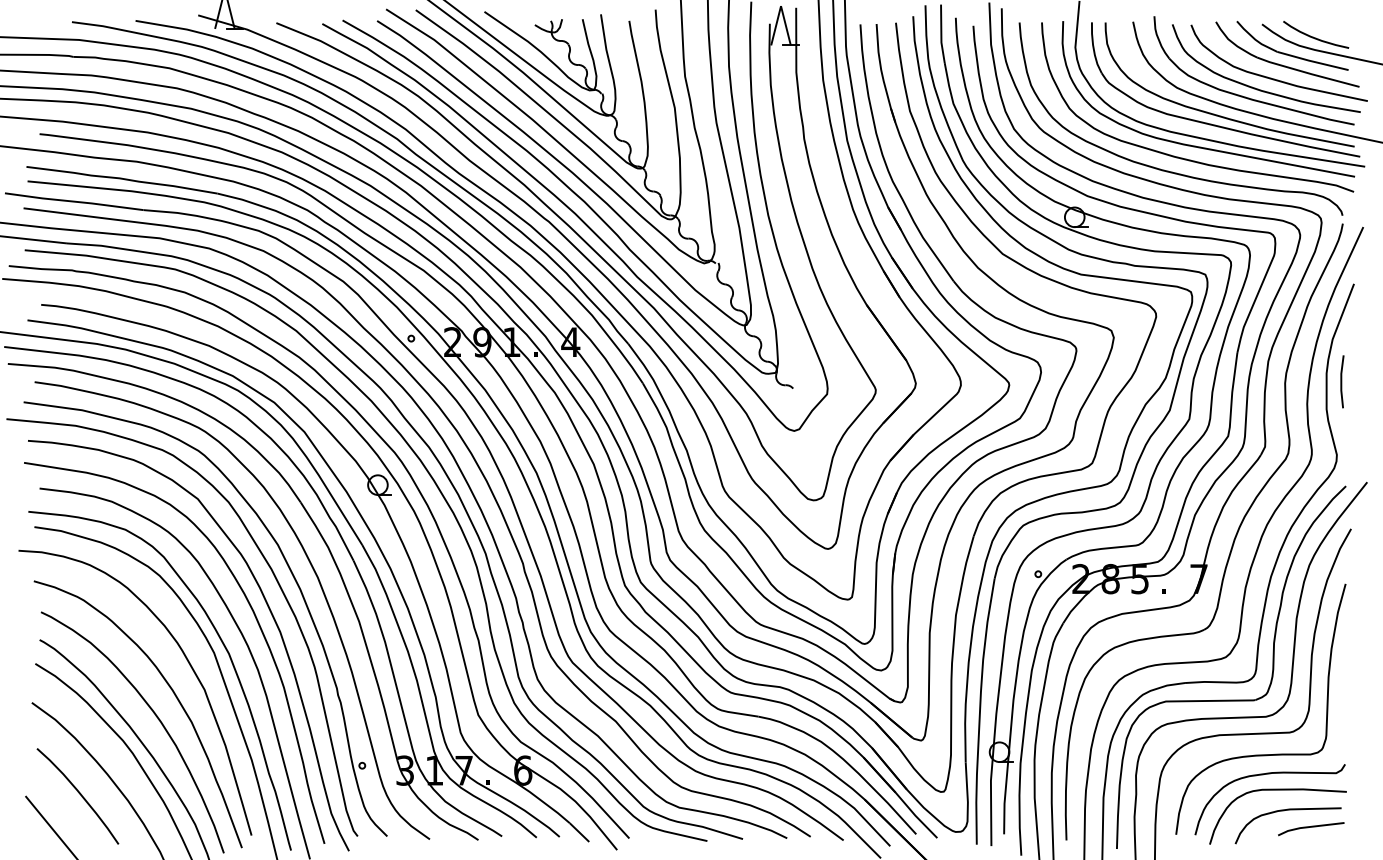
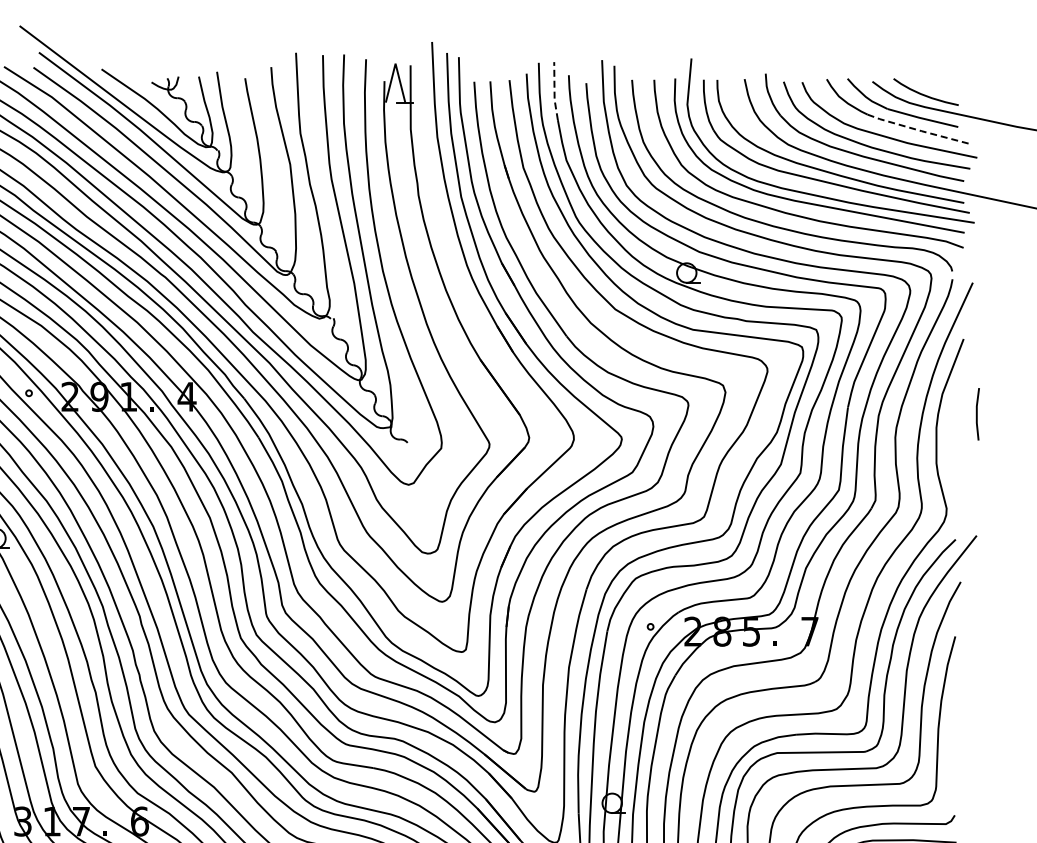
line: (941, 33) -> (554, 90), solid -> dashed
line: (1308, 73) -> (918, 130), solid -> dashed
line: (1342, 381) -> (977, 413), moved

